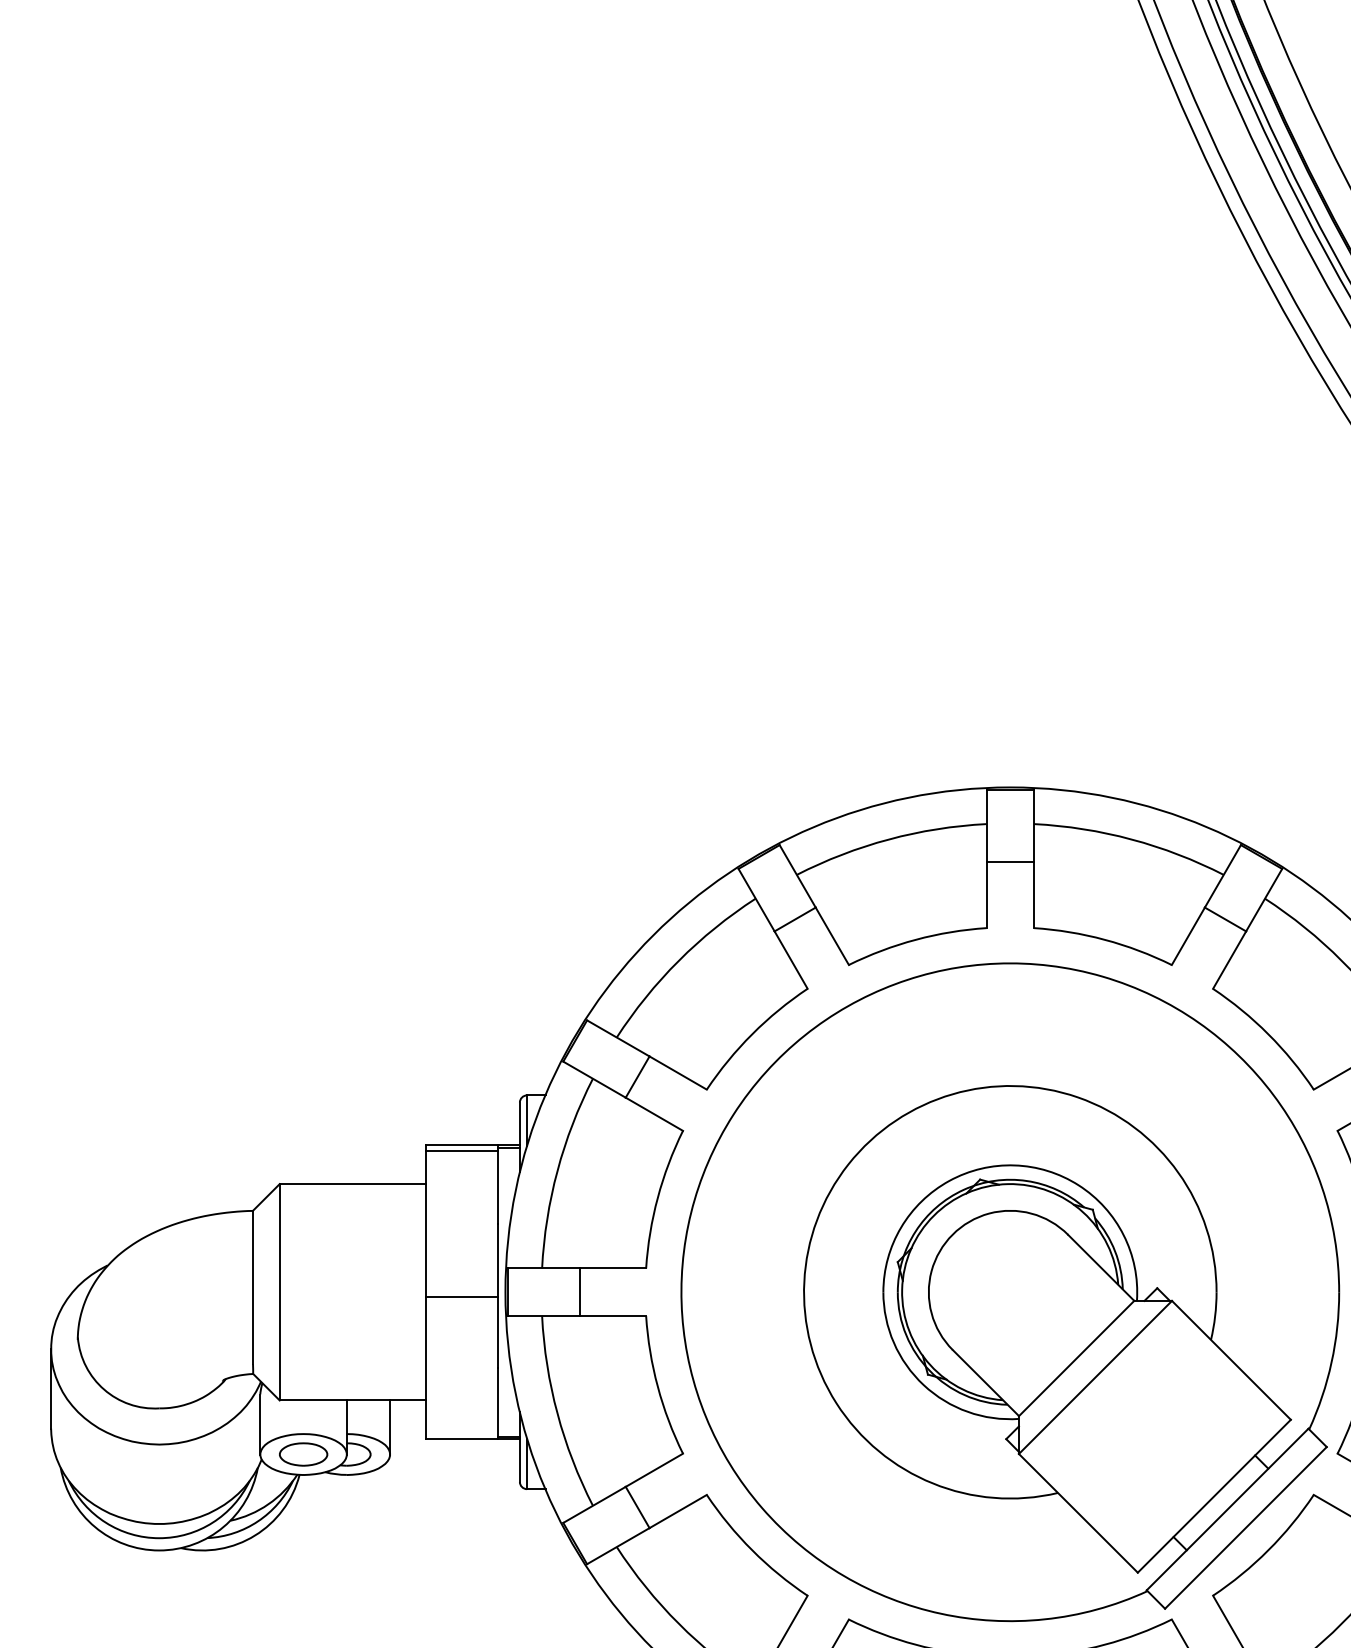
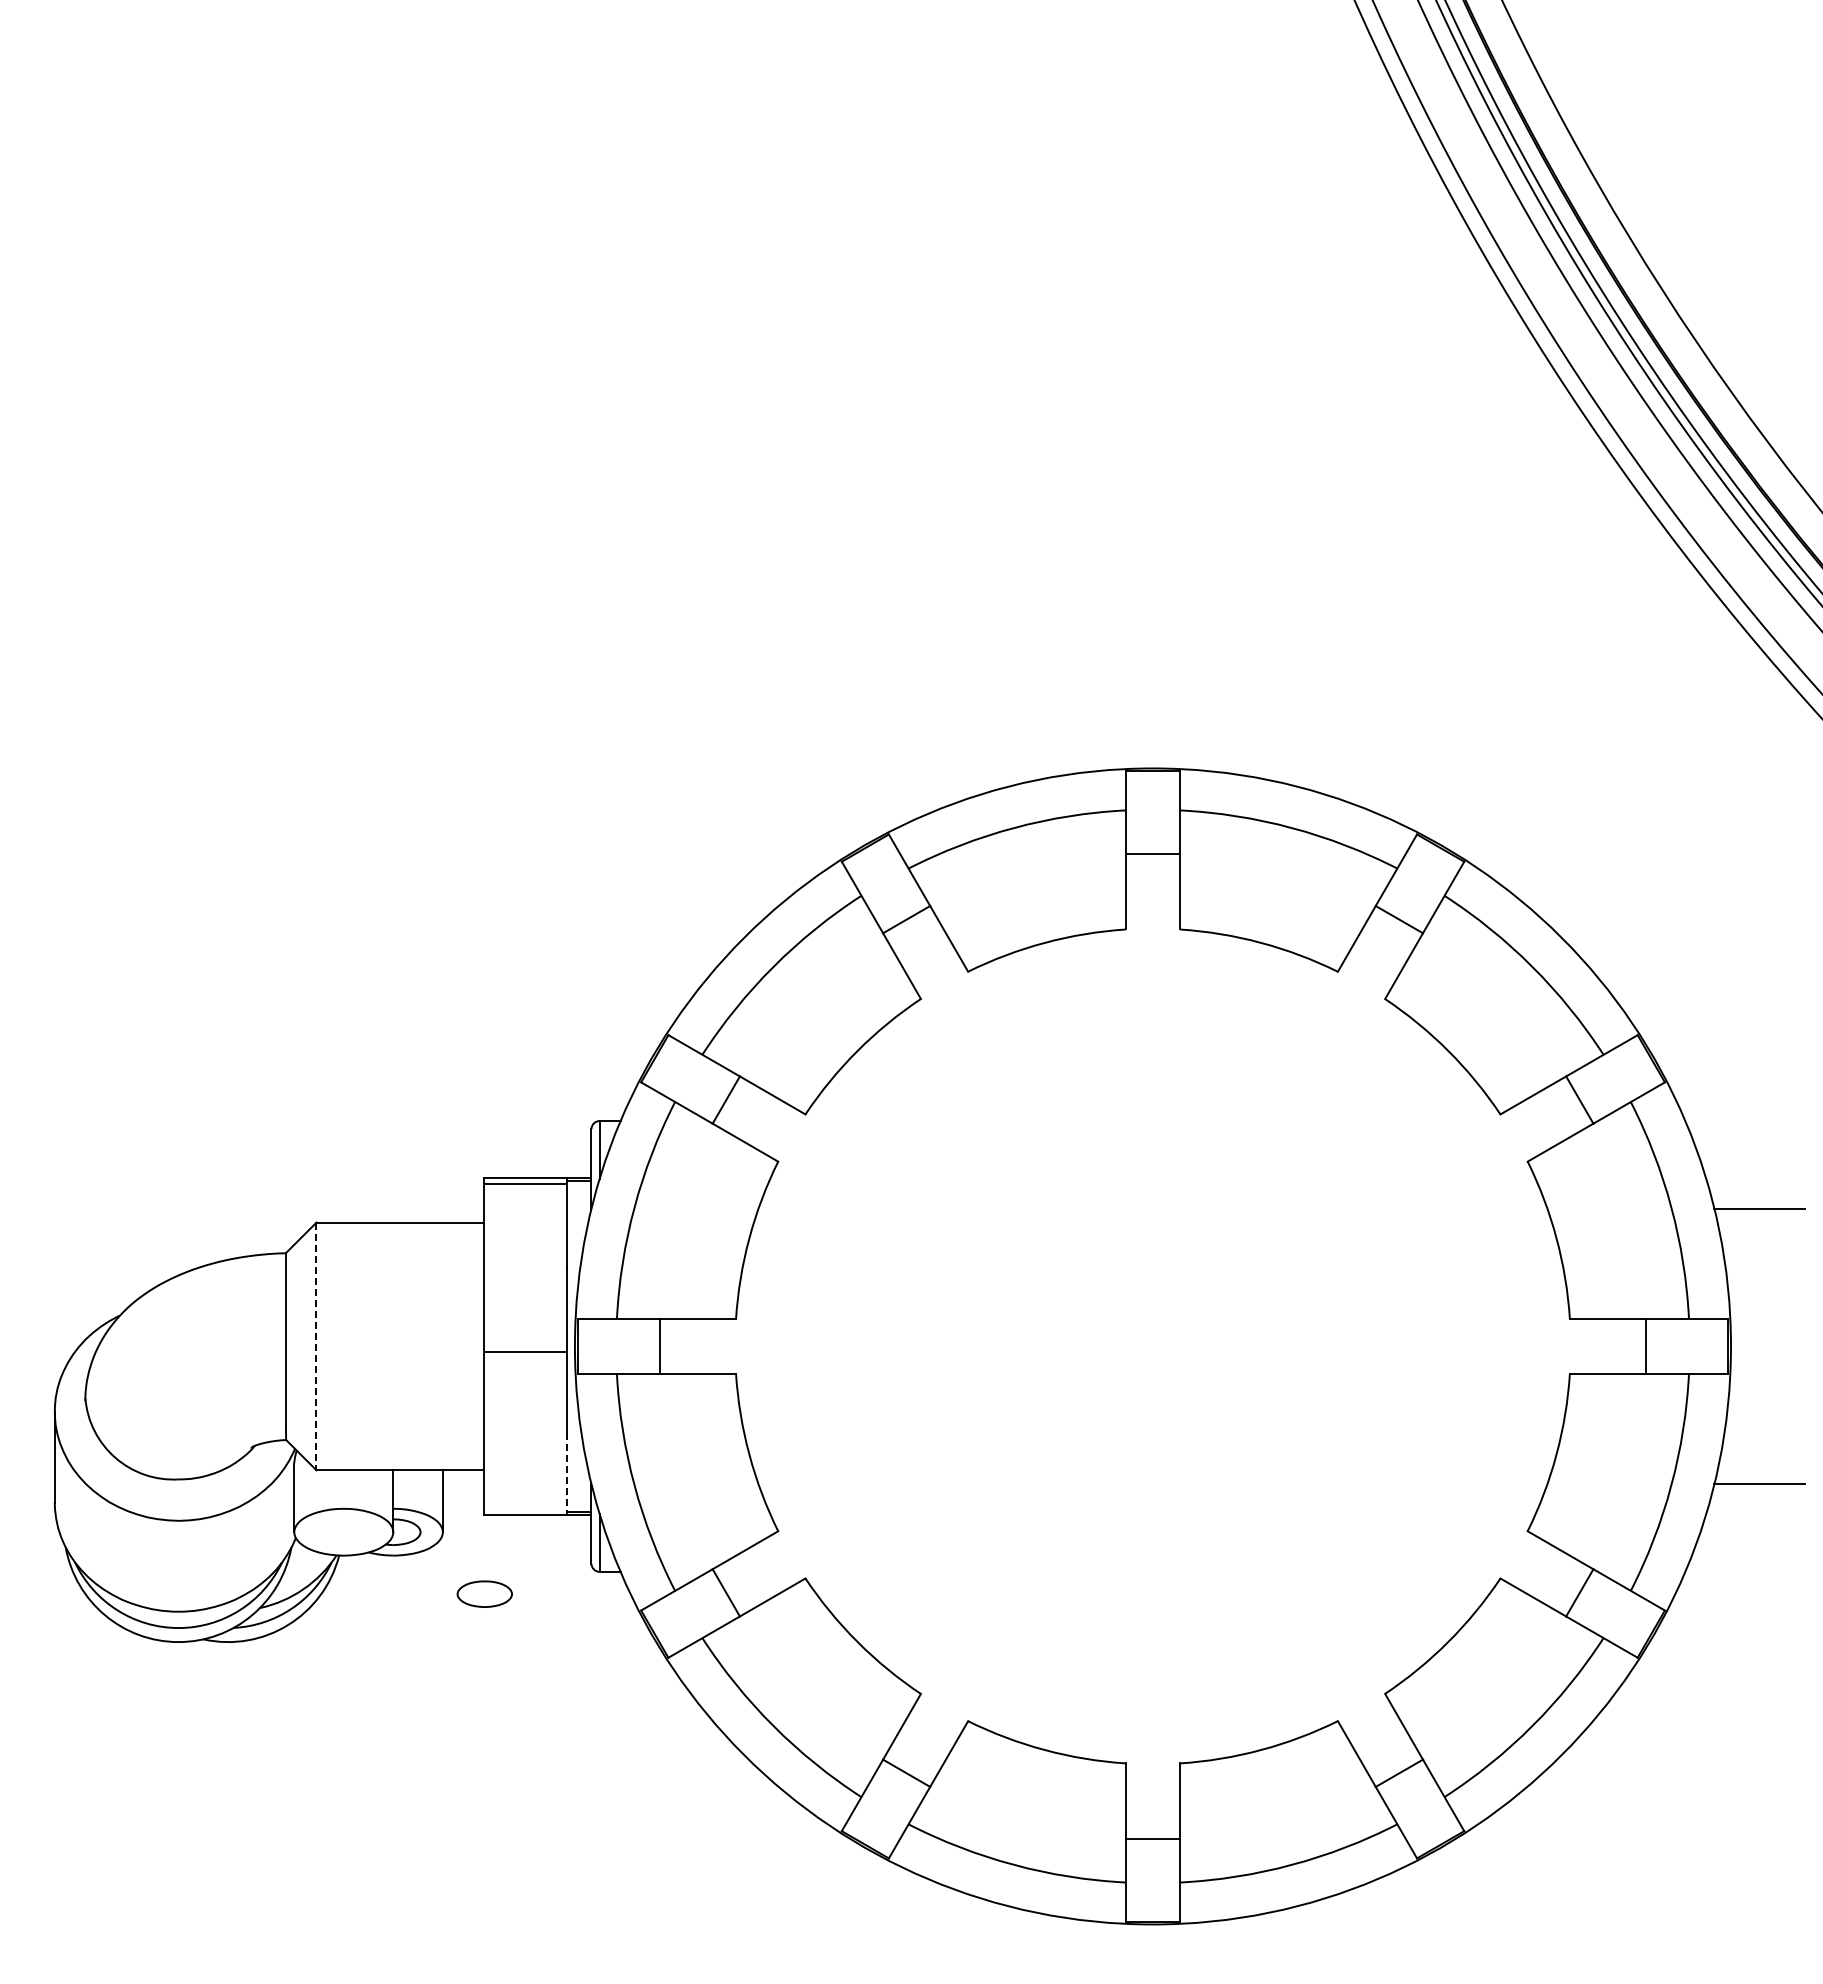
line: (279, 1292) -> (316, 1346), solid -> dashed
part: (1009, 1292) -> (1152, 1346), removed
line: (498, 1404) -> (566, 1474), solid -> dashed
part: (303, 1453) -> (484, 1593), moved

